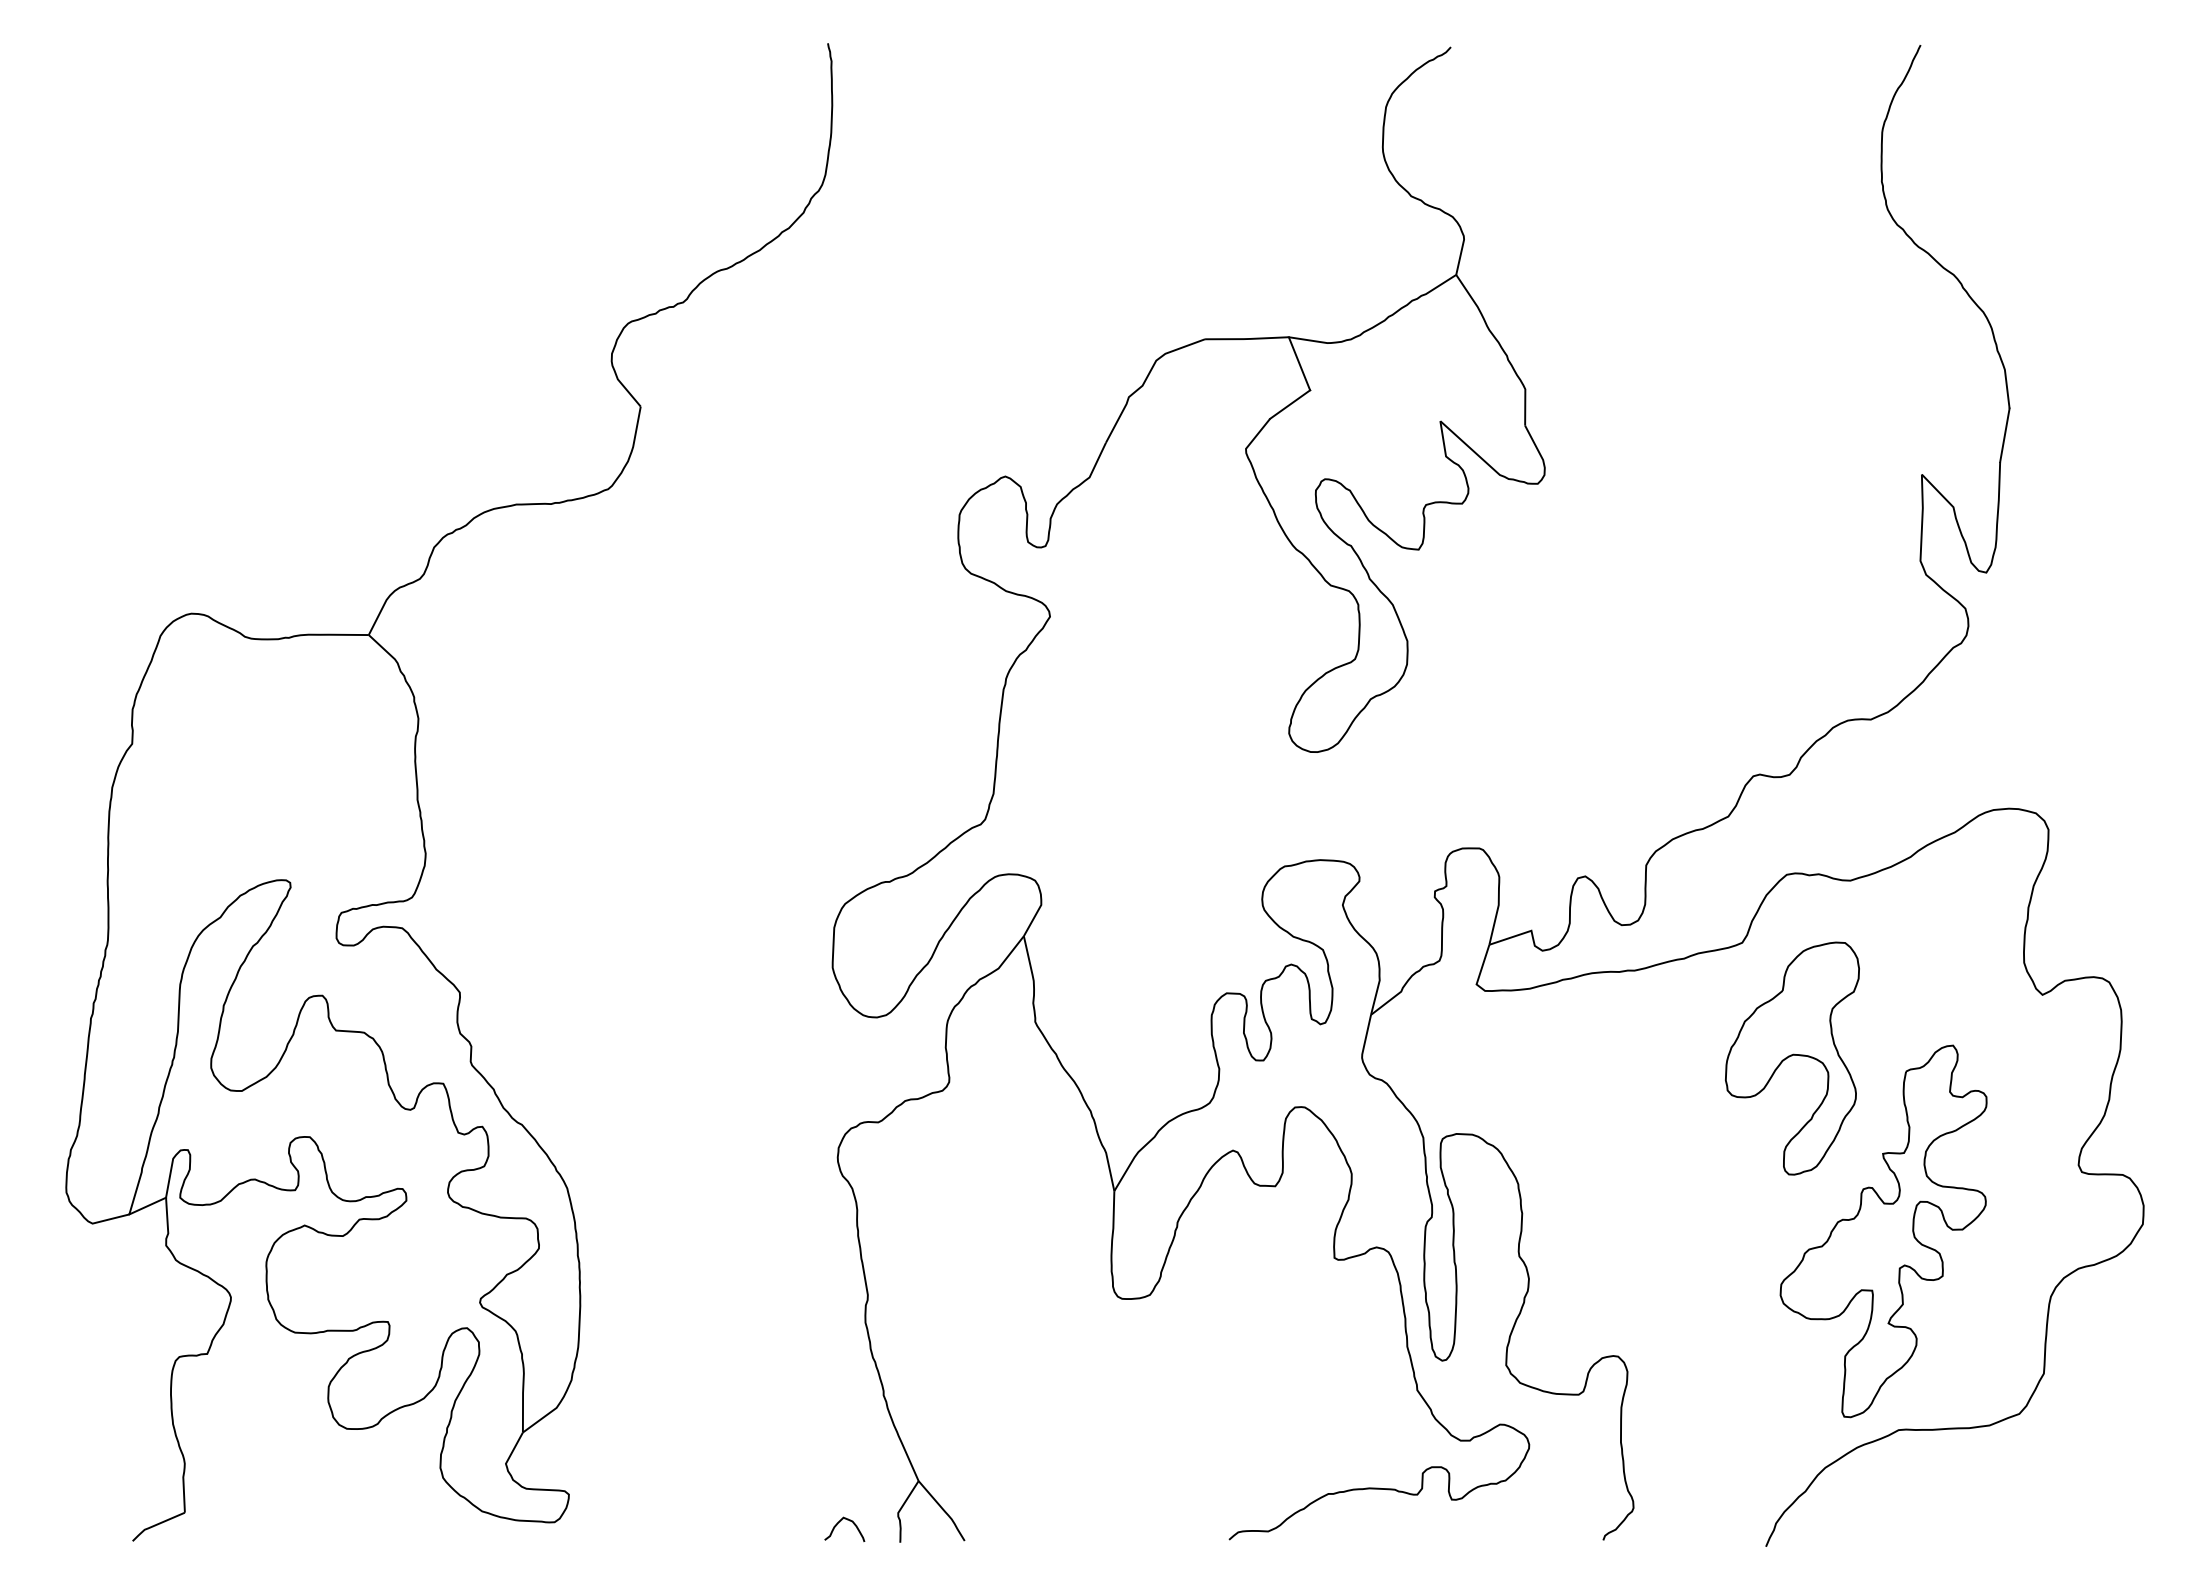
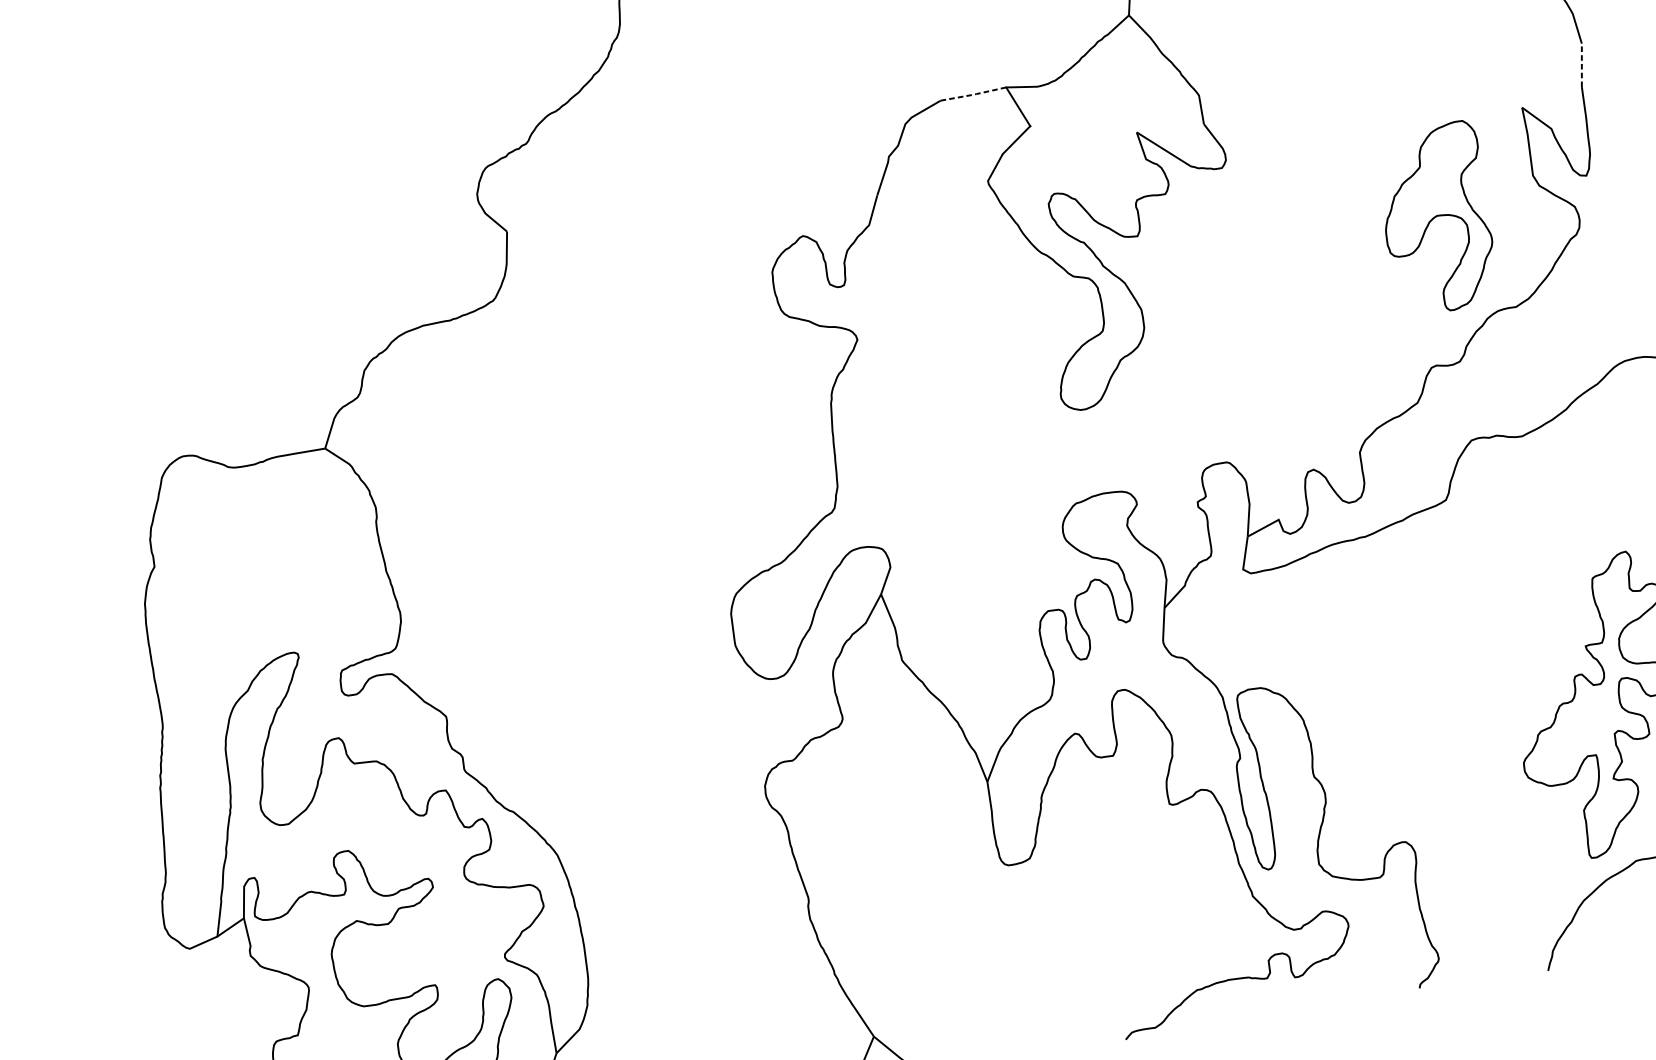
line: (1246, 339) -> (973, 95), solid -> dashed
line: (2004, 434) -> (1581, 64), solid -> dashed
part: (1792, 1058) -> (1437, 218), moved

